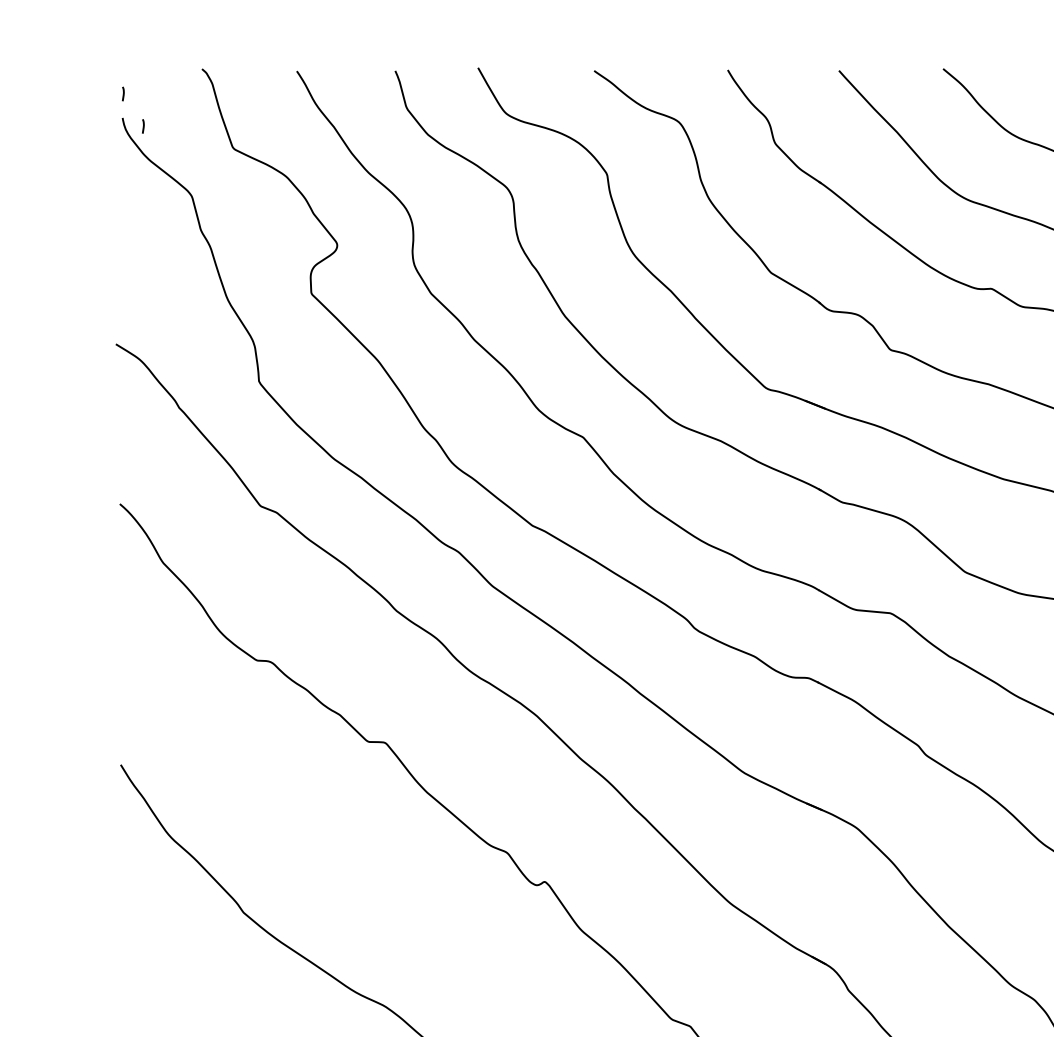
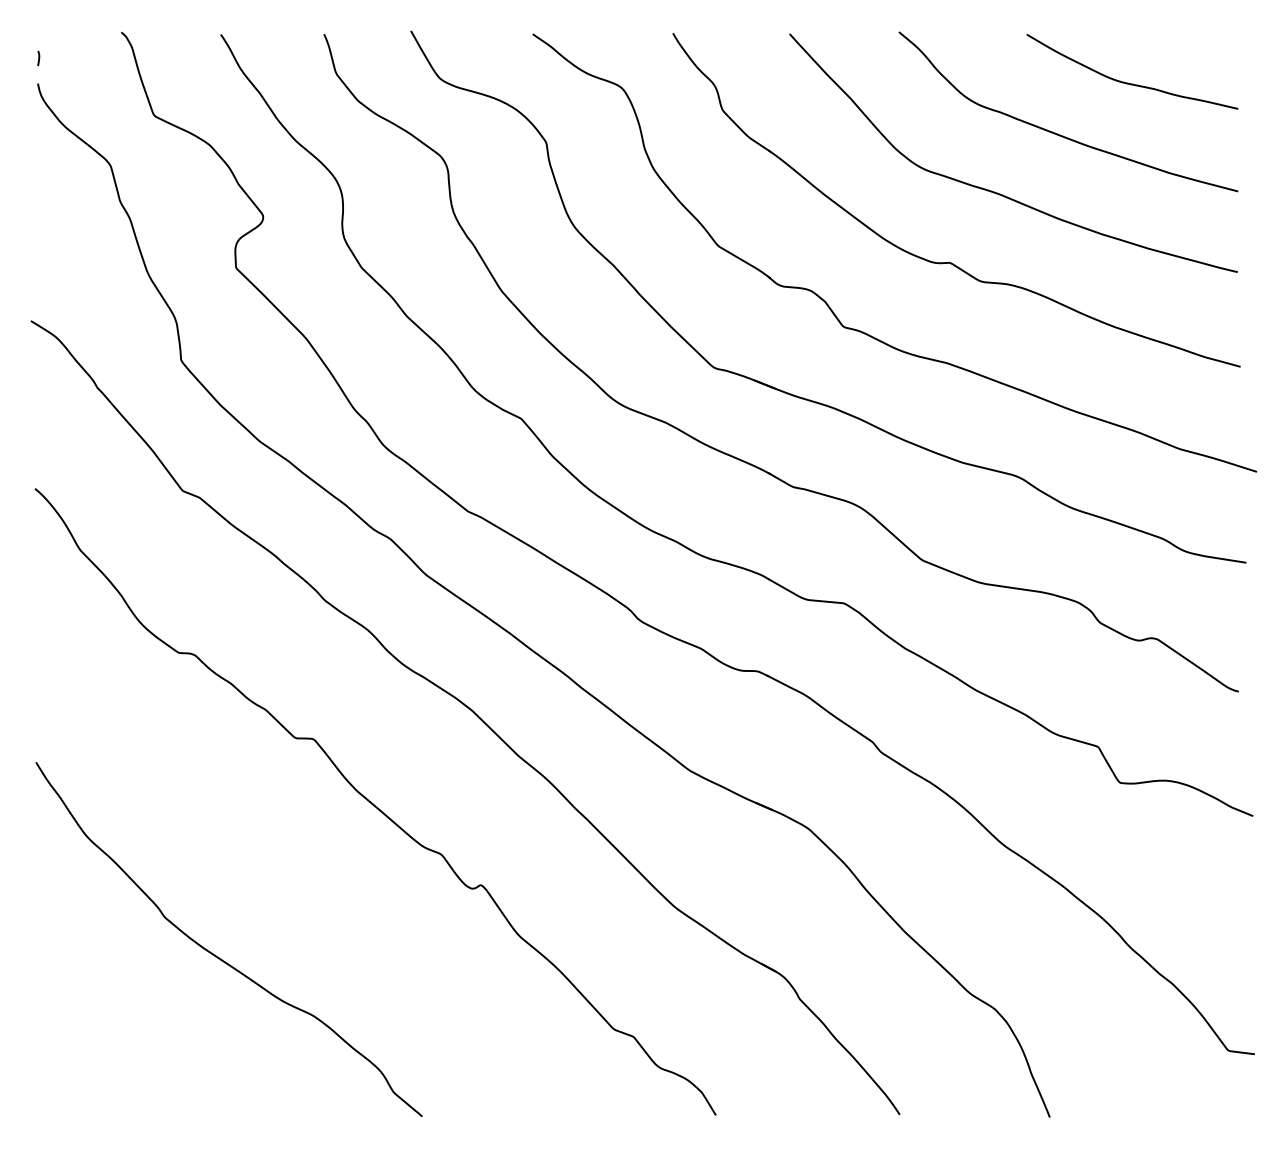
curve: (143, 126) -> (59, 92), removed

